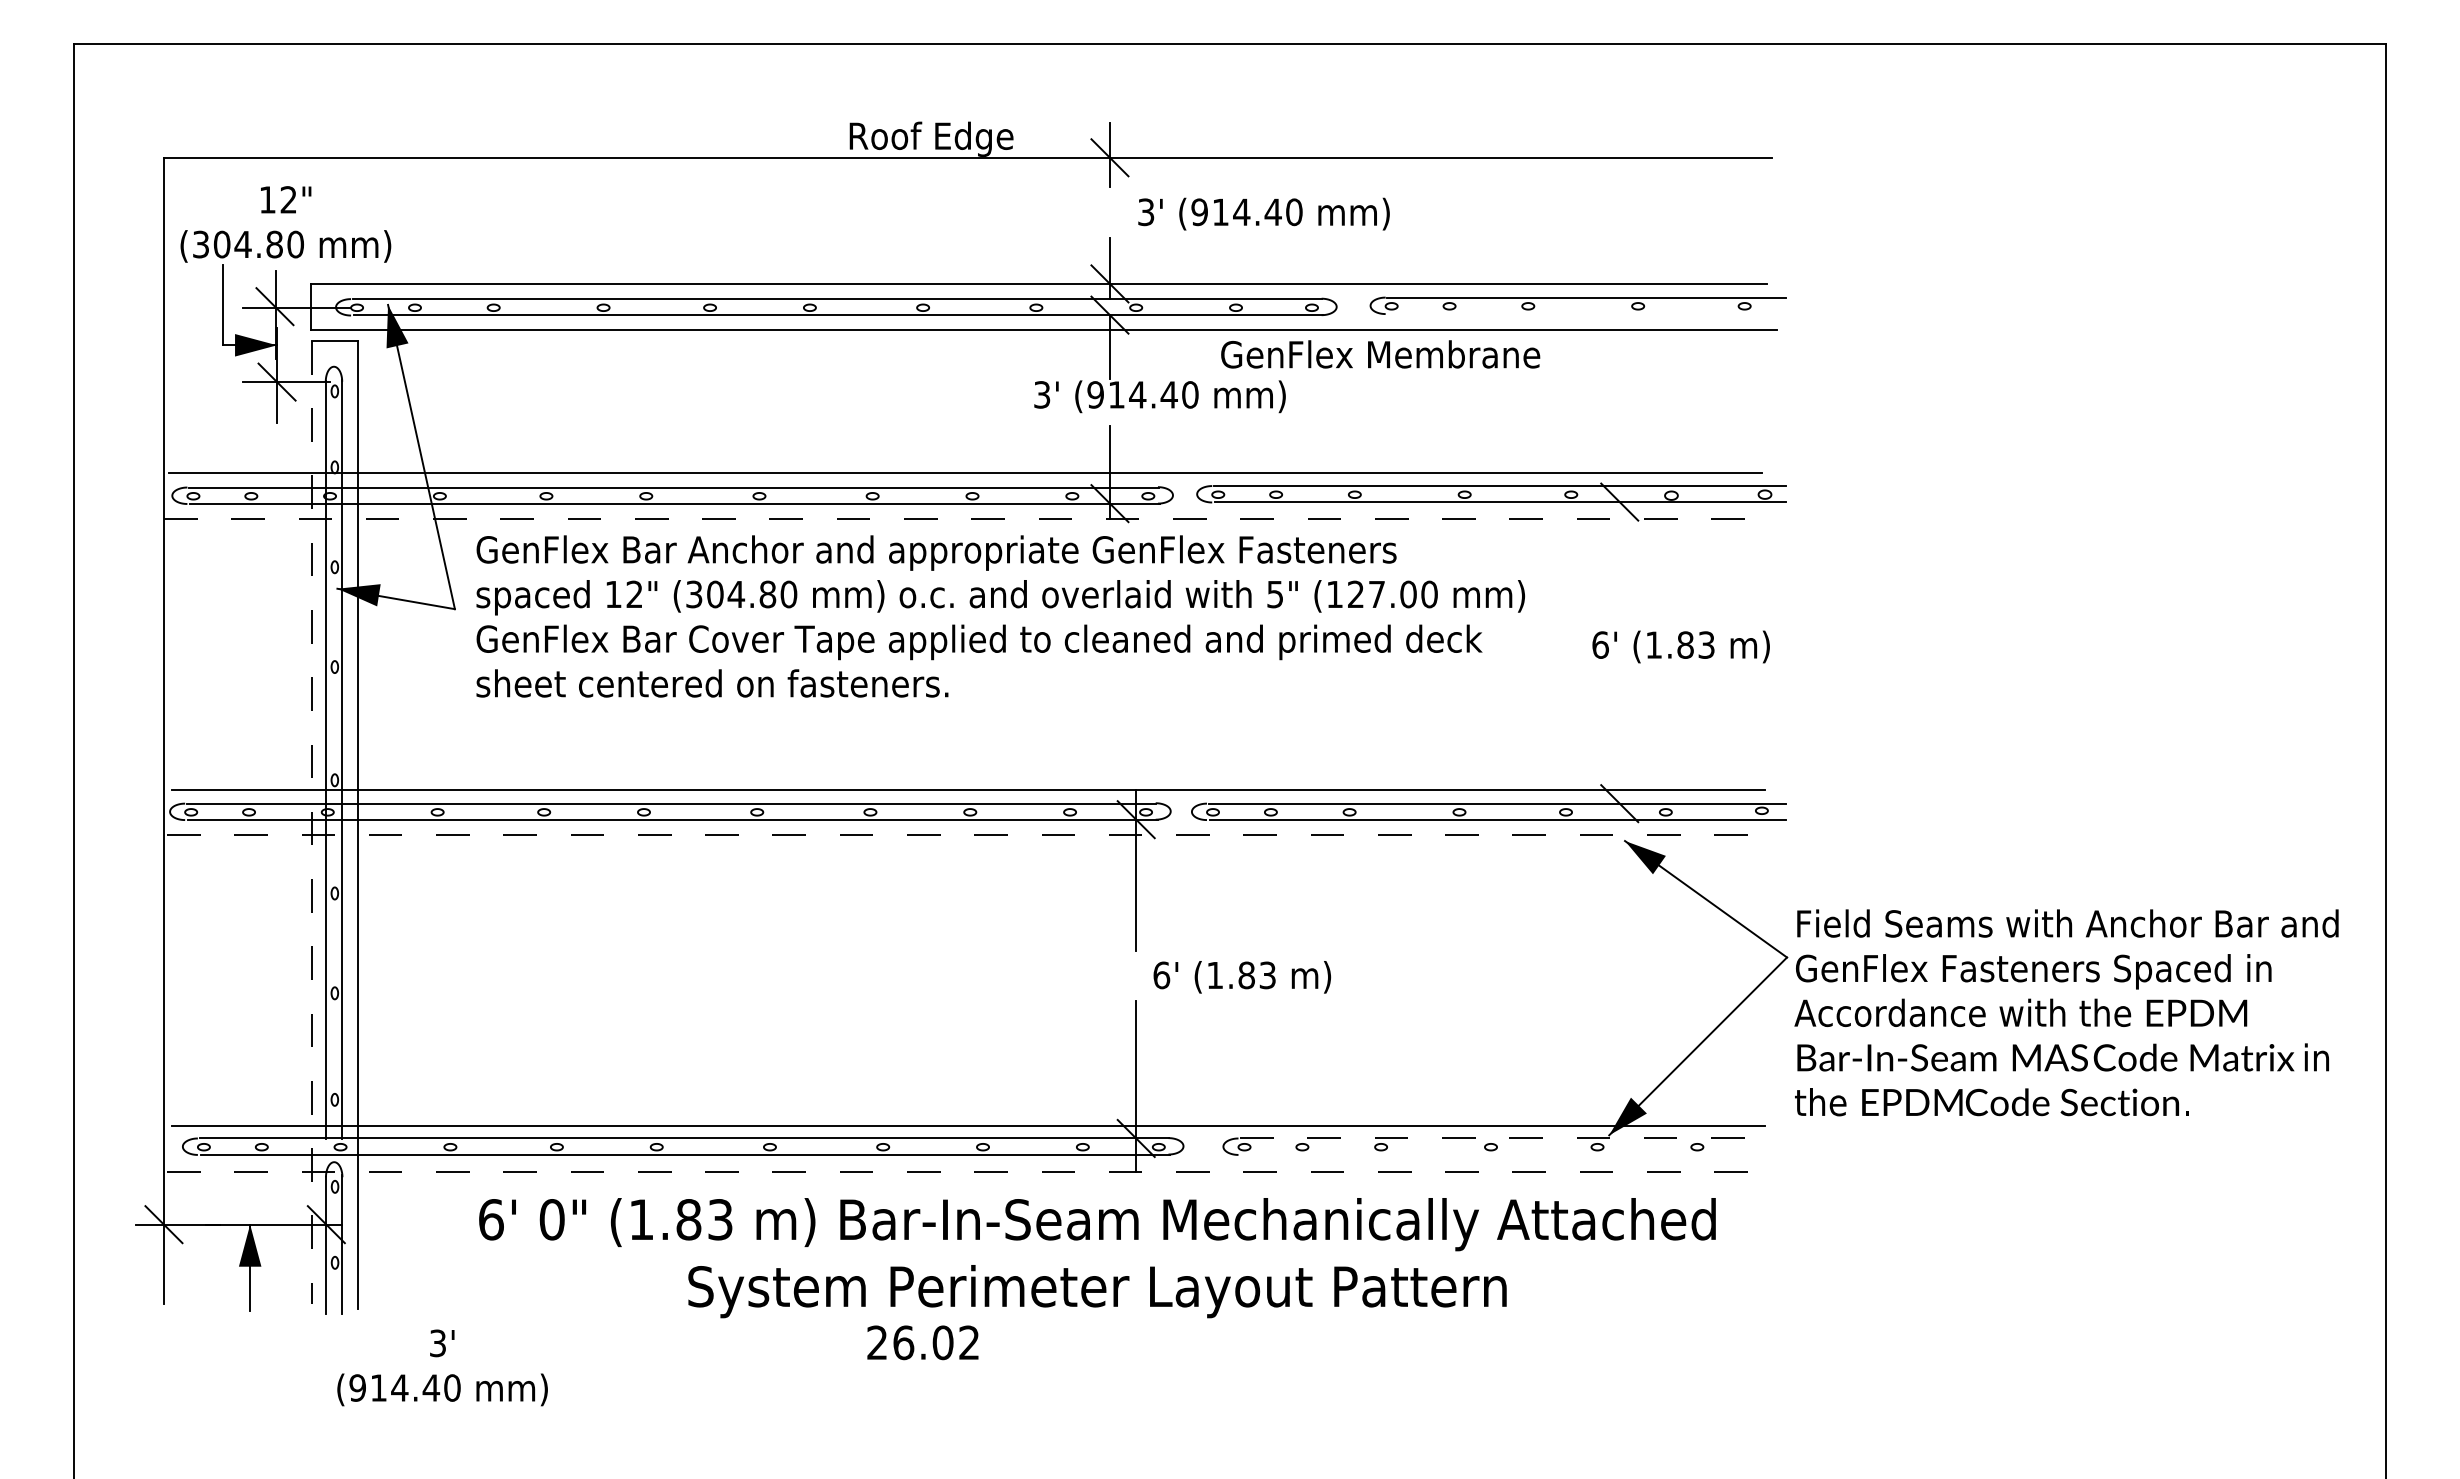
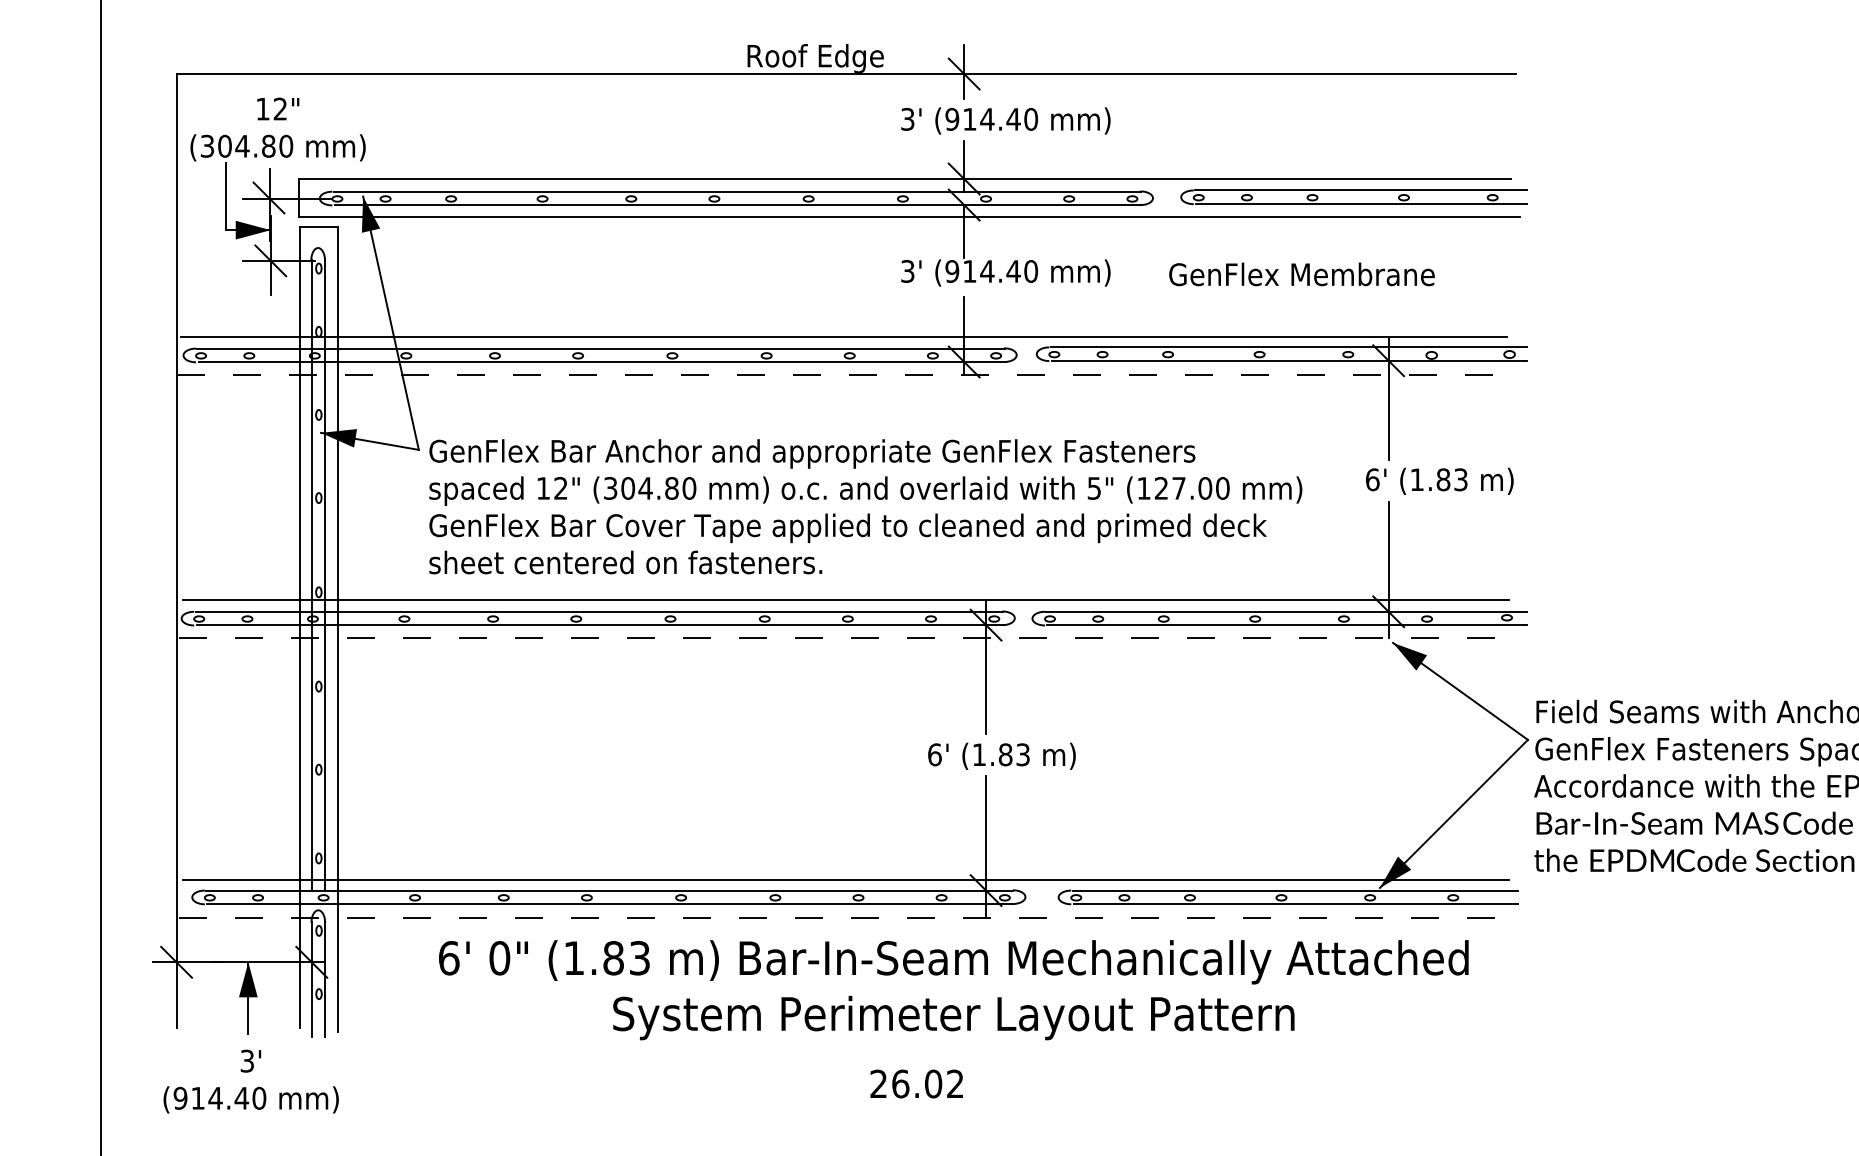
text: (1263, 213) -> (1005, 120), moved
line: (1586, 313) -> (1360, 203), added
text: (1380, 354) -> (1301, 274), moved
line: (1619, 547) -> (1388, 398), added
text: (1000, 616) -> (865, 506), moved
line: (1619, 753) -> (1388, 570), added
line: (311, 822) -> (299, 627), dashed -> solid
text: (1242, 977) -> (1002, 756), moved
line: (1507, 1138) -> (1295, 890), dashed -> solid
line: (1508, 1154) -> (1296, 903), added
text: (922, 1342) -> (916, 1083), moved
text: (442, 1367) -> (251, 1081), moved

